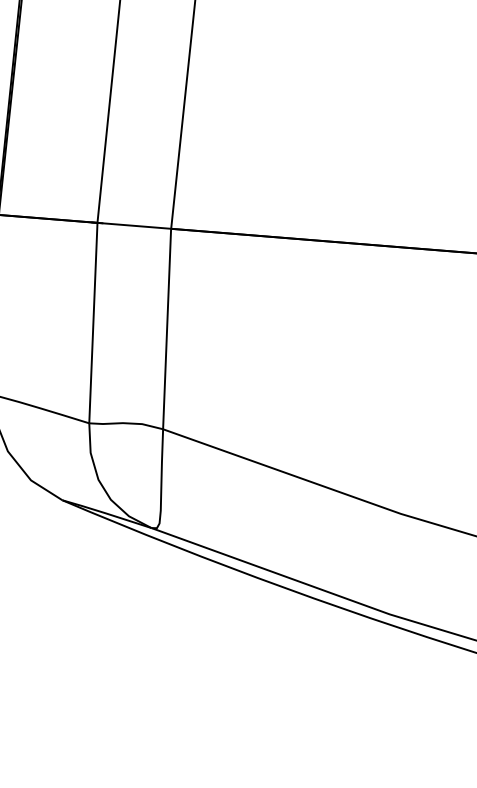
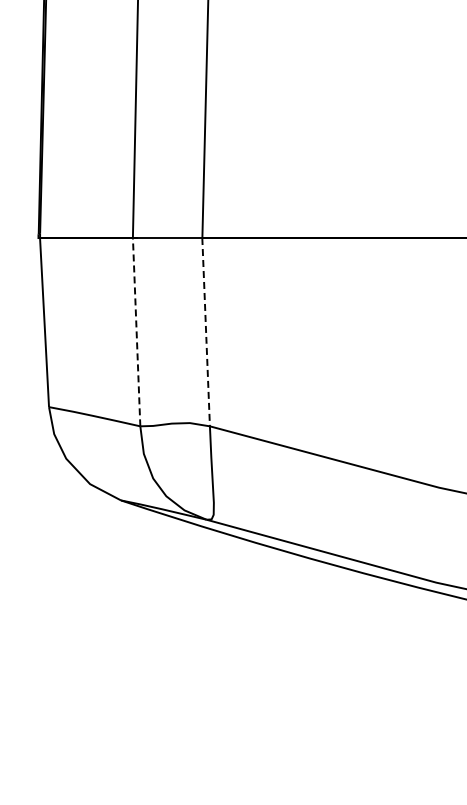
line: (93, 322) -> (136, 331), solid -> dashed
line: (167, 329) -> (206, 332), solid -> dashed

